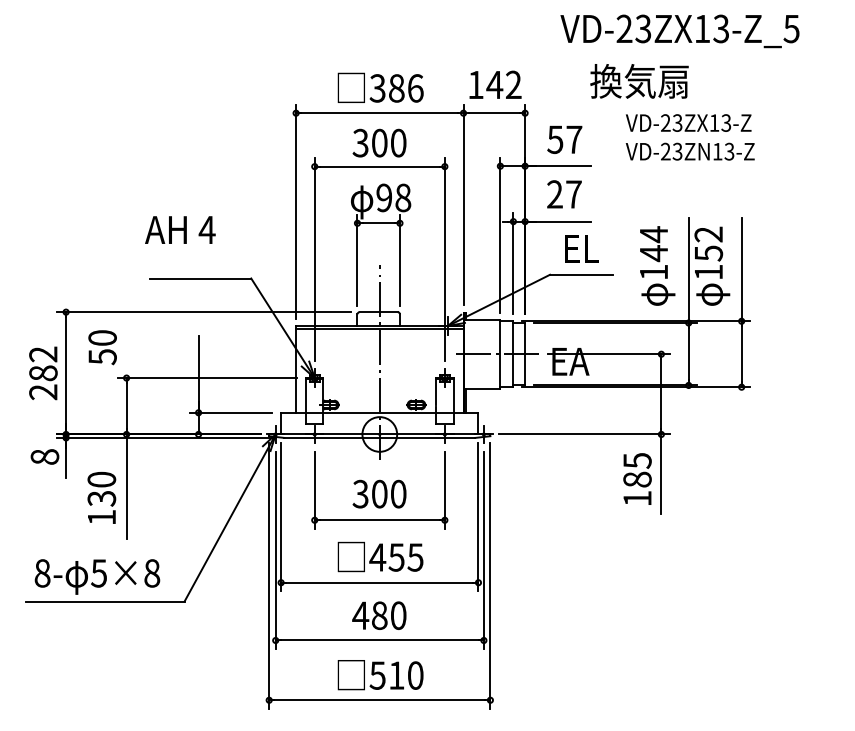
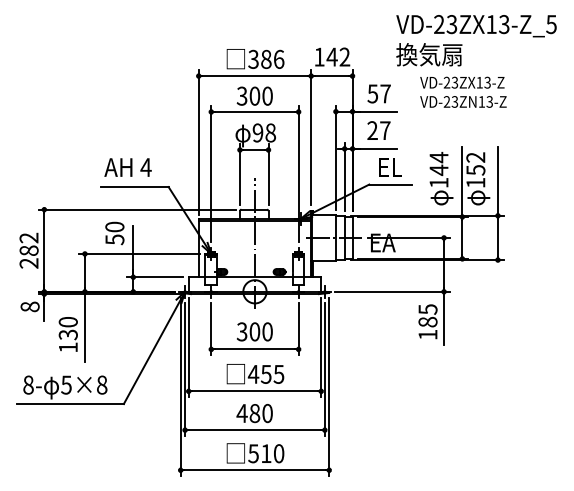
text: (679, 31) -> (476, 26), moved
text: (179, 229) -> (127, 167), moved
text: (102, 347) -> (114, 233), moved

